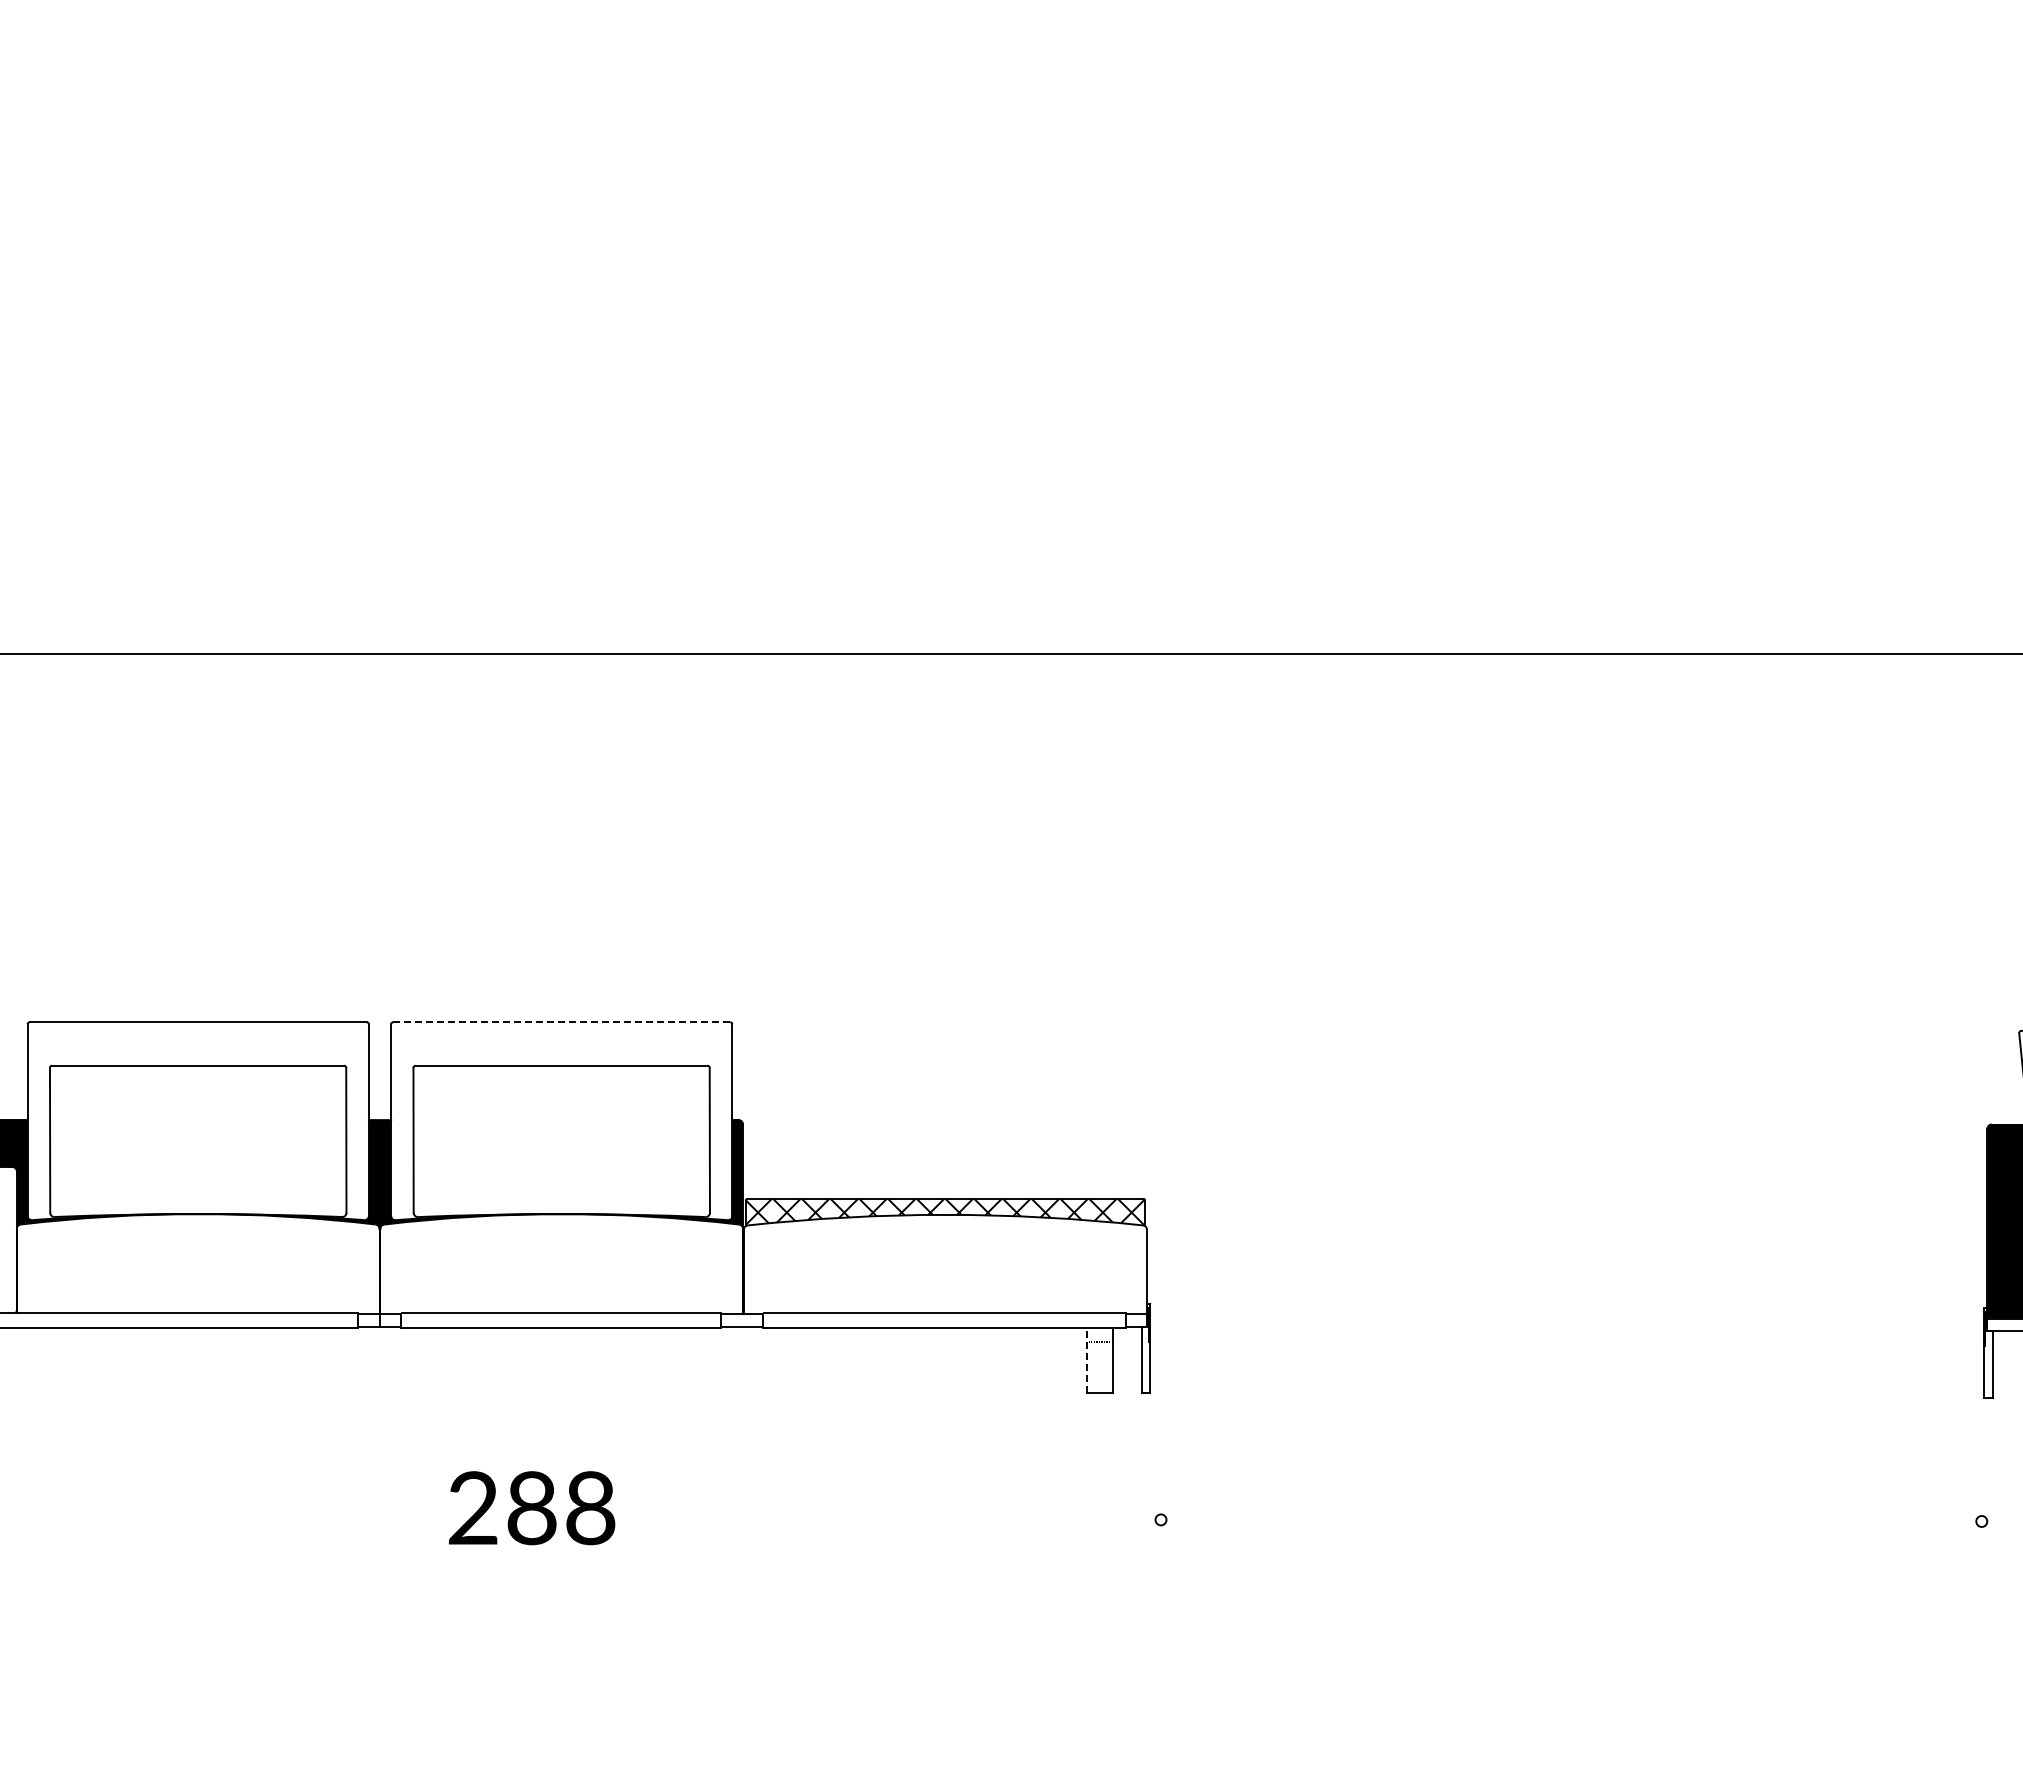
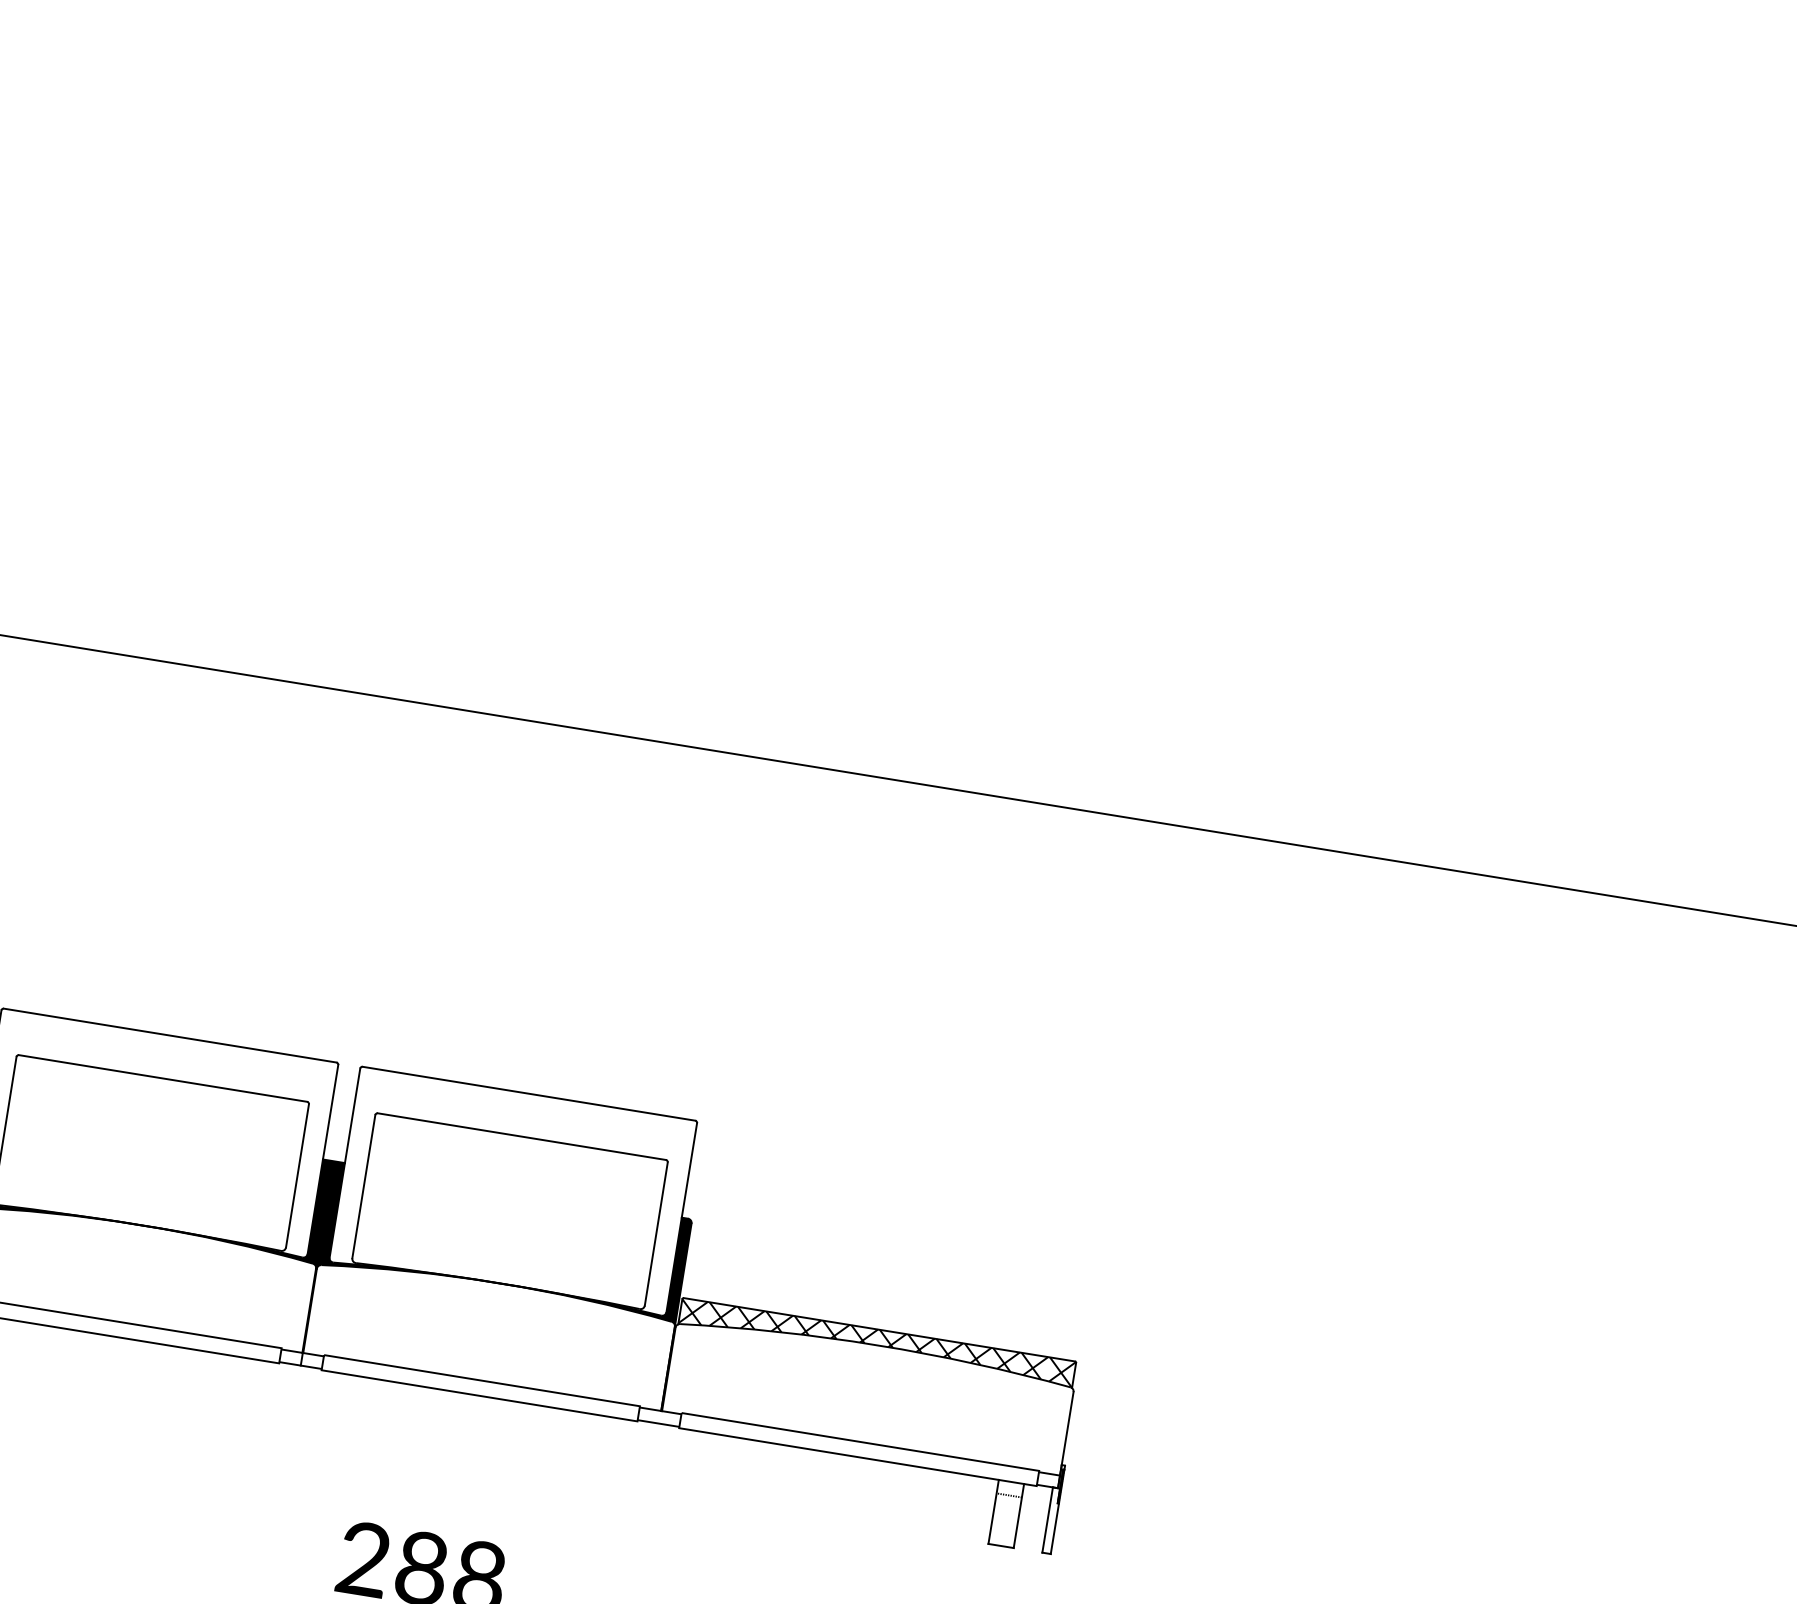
line: (561, 1022) -> (528, 1093), dashed -> solid
line: (1087, 1360) -> (993, 1511), dashed -> solid

